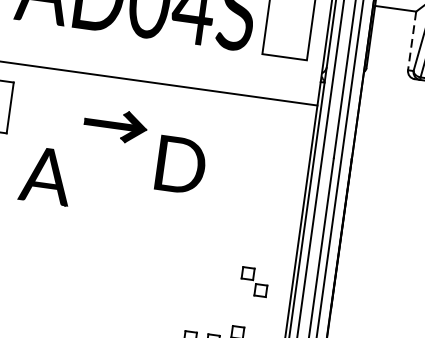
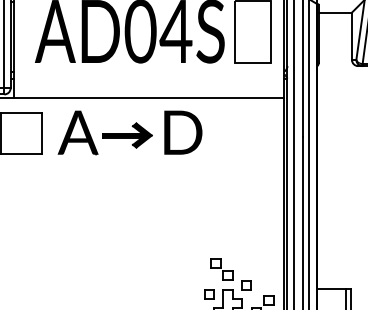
line: (411, 41) -> (351, 36), dashed -> solid
text: (181, 165) -> (183, 132), moved
part: (45, 175) -> (77, 132), moved
part: (253, 281) -> (221, 269), moved

